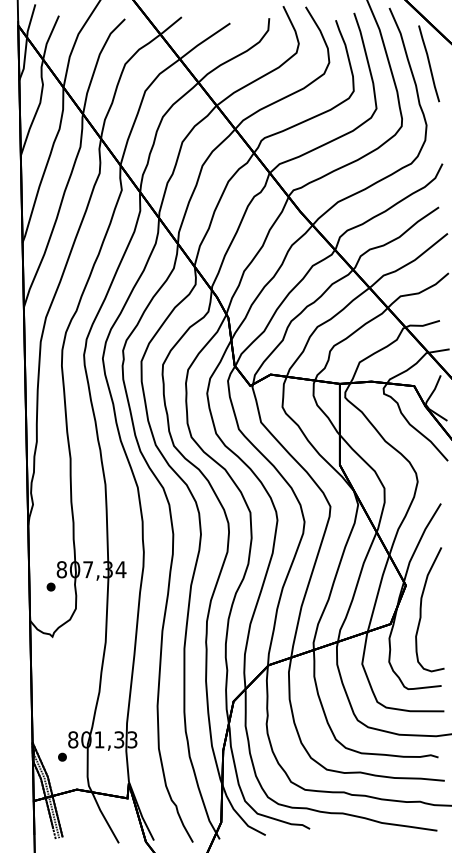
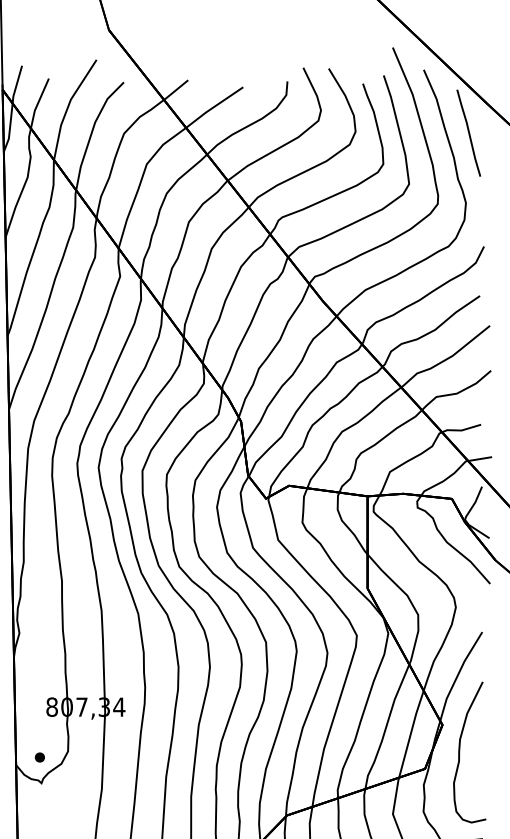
part: (50, 586) -> (39, 756), moved

